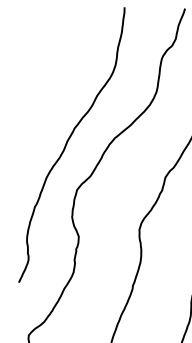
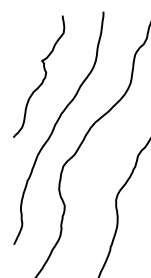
curve: (53, 86) -> (43, 78), added

